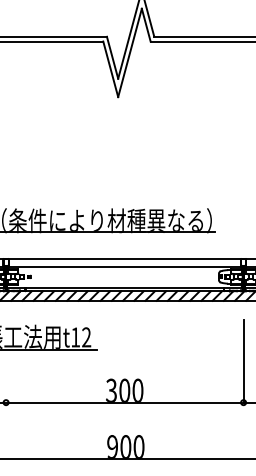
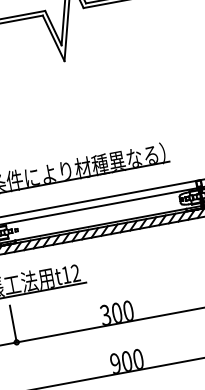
line: (6, 381) -> (13, 324), added

